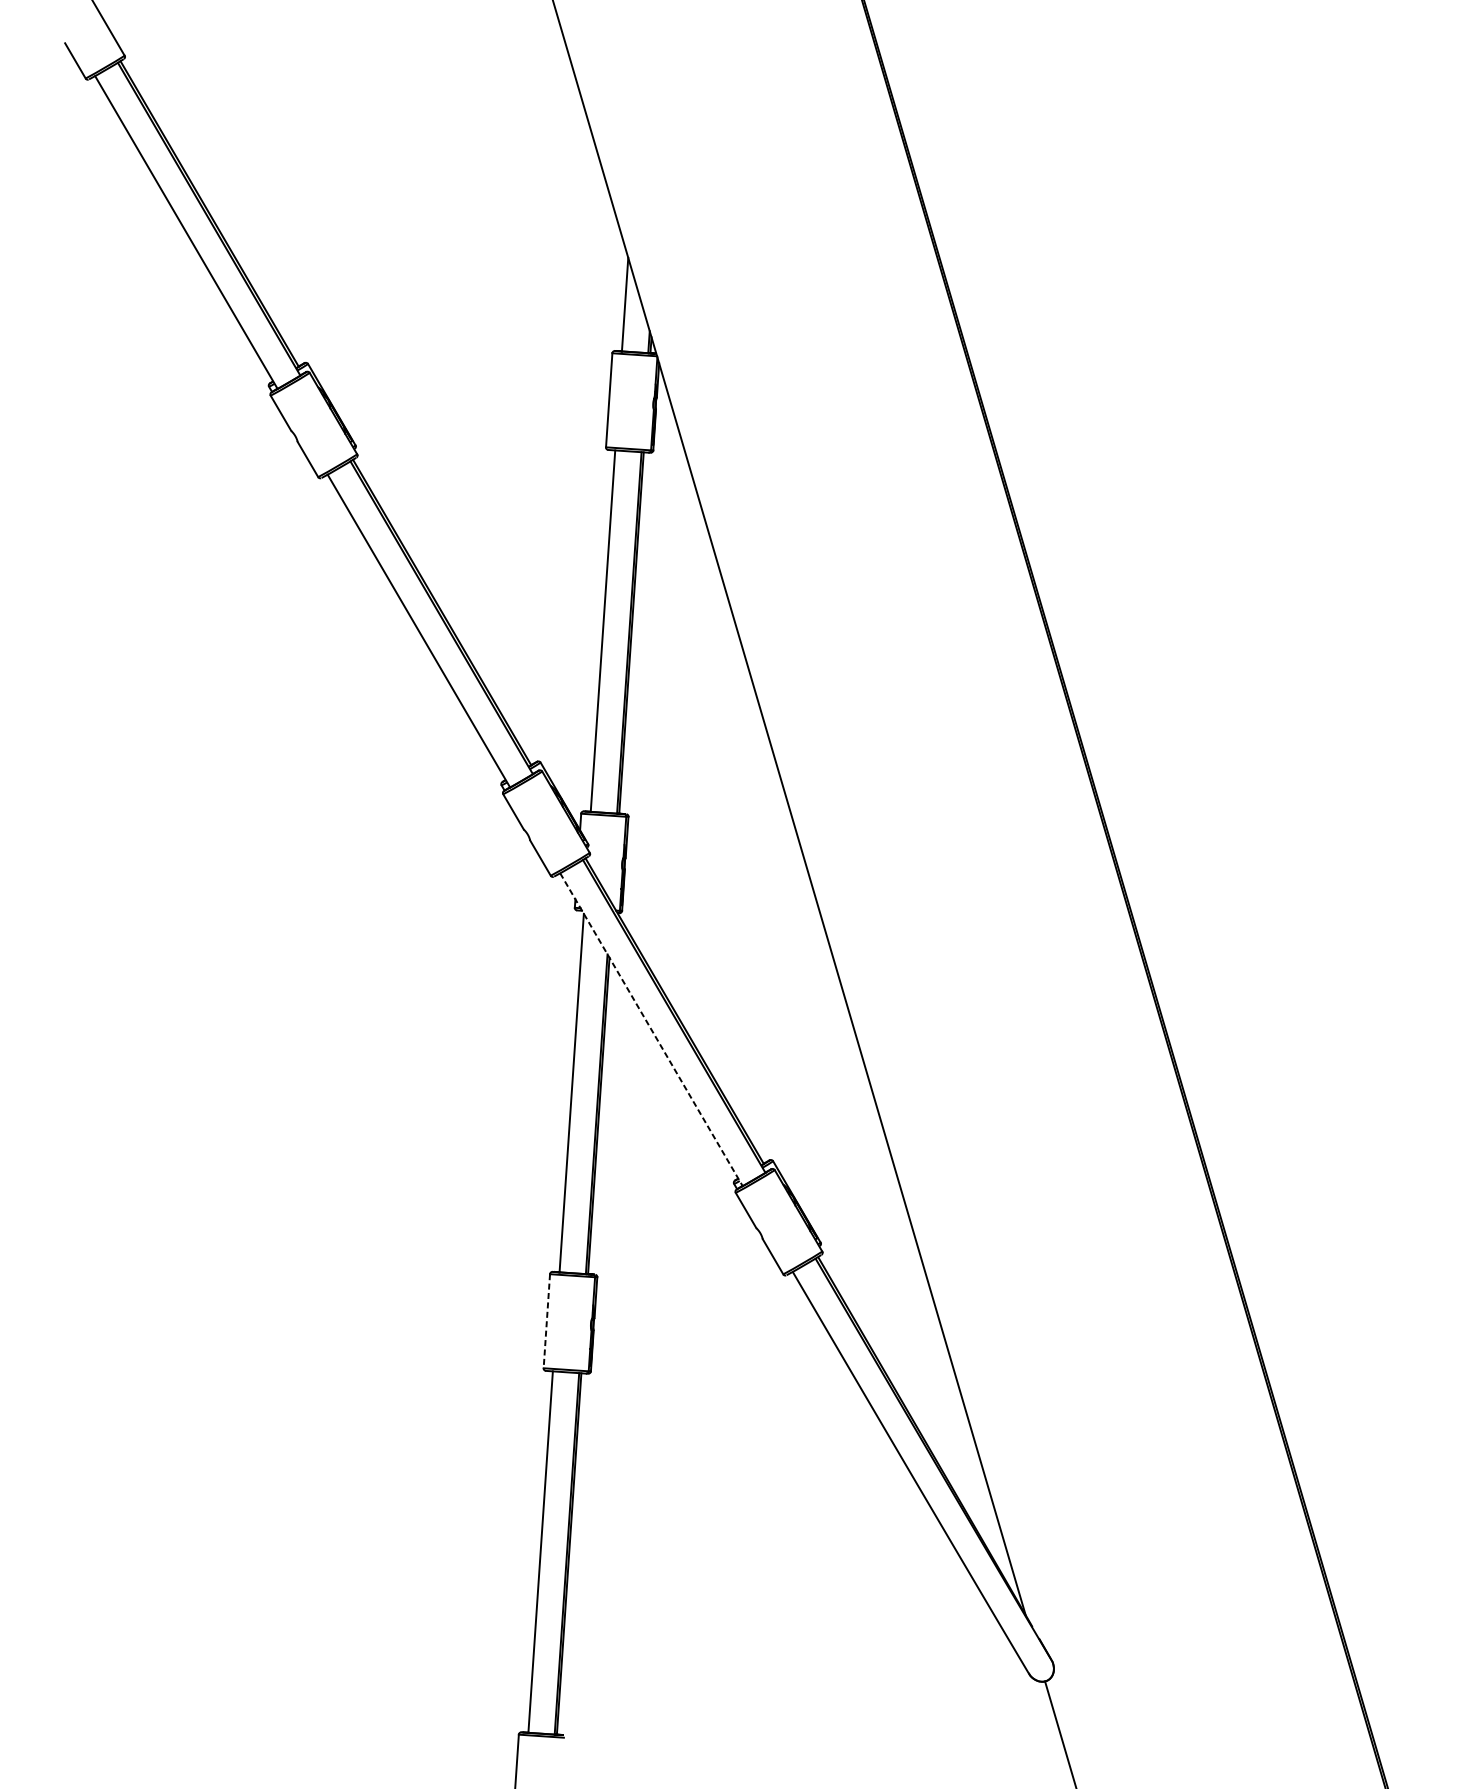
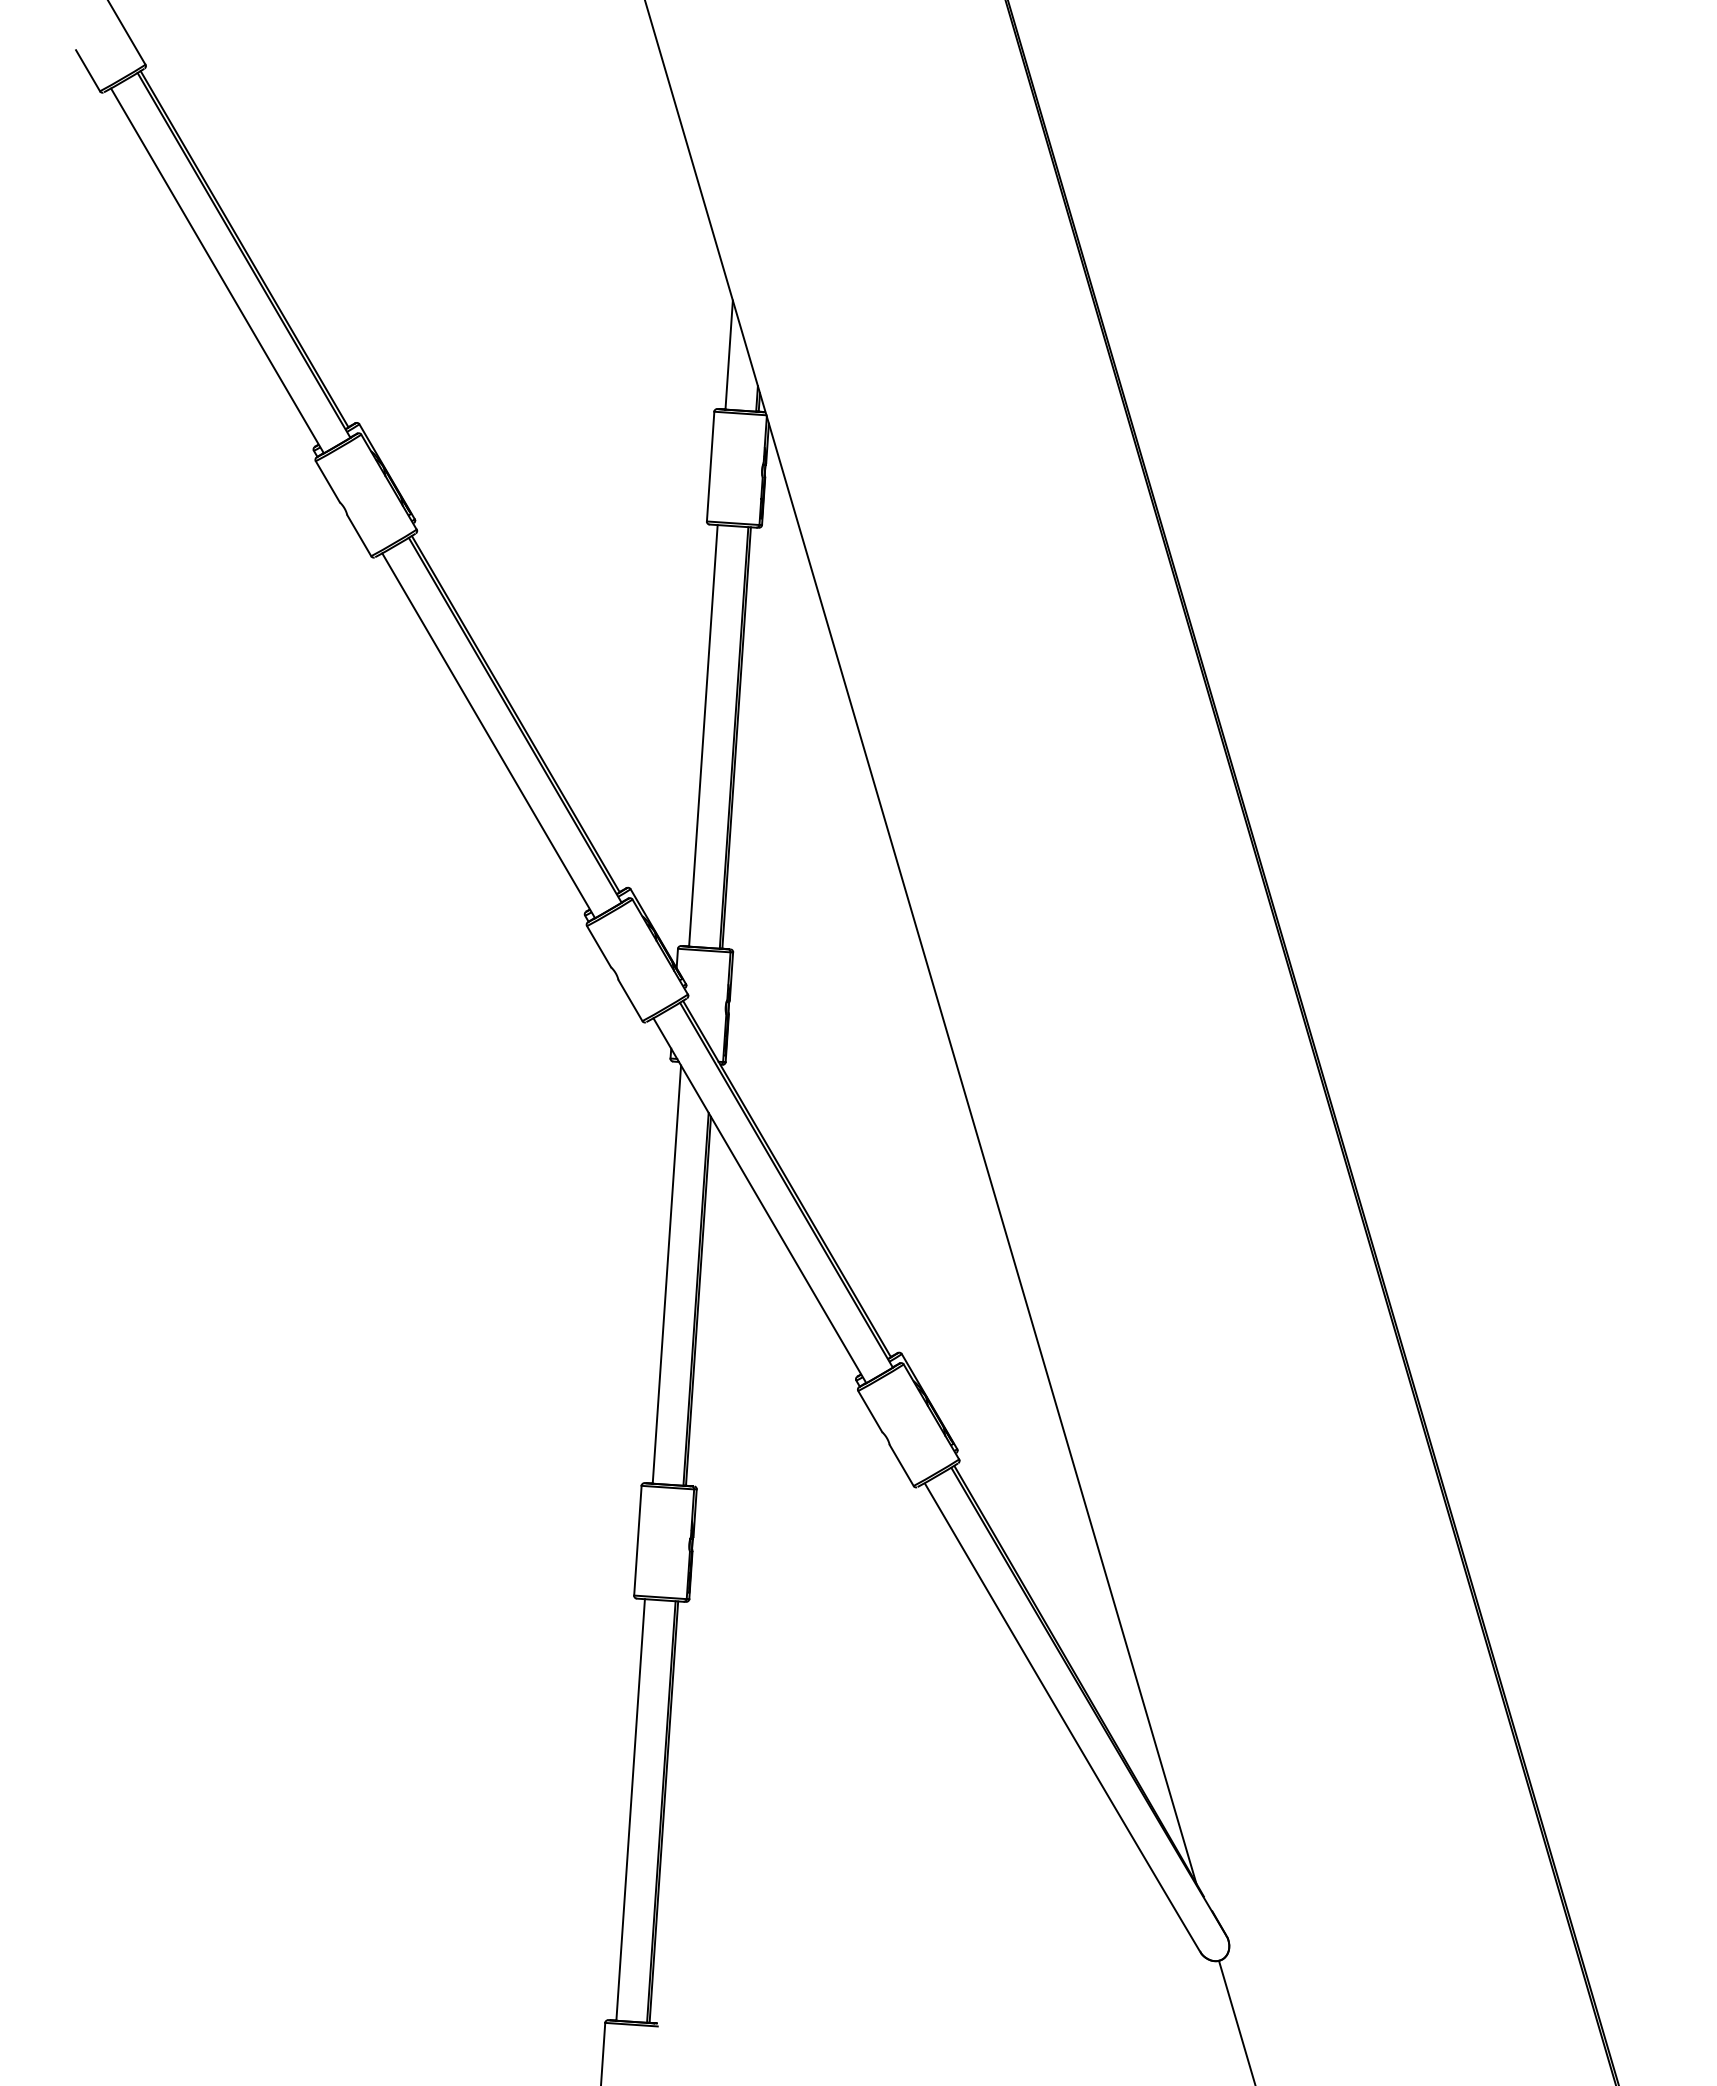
line: (651, 1030) -> (760, 1201), dashed -> solid
line: (546, 1321) -> (637, 1540), dashed -> solid

